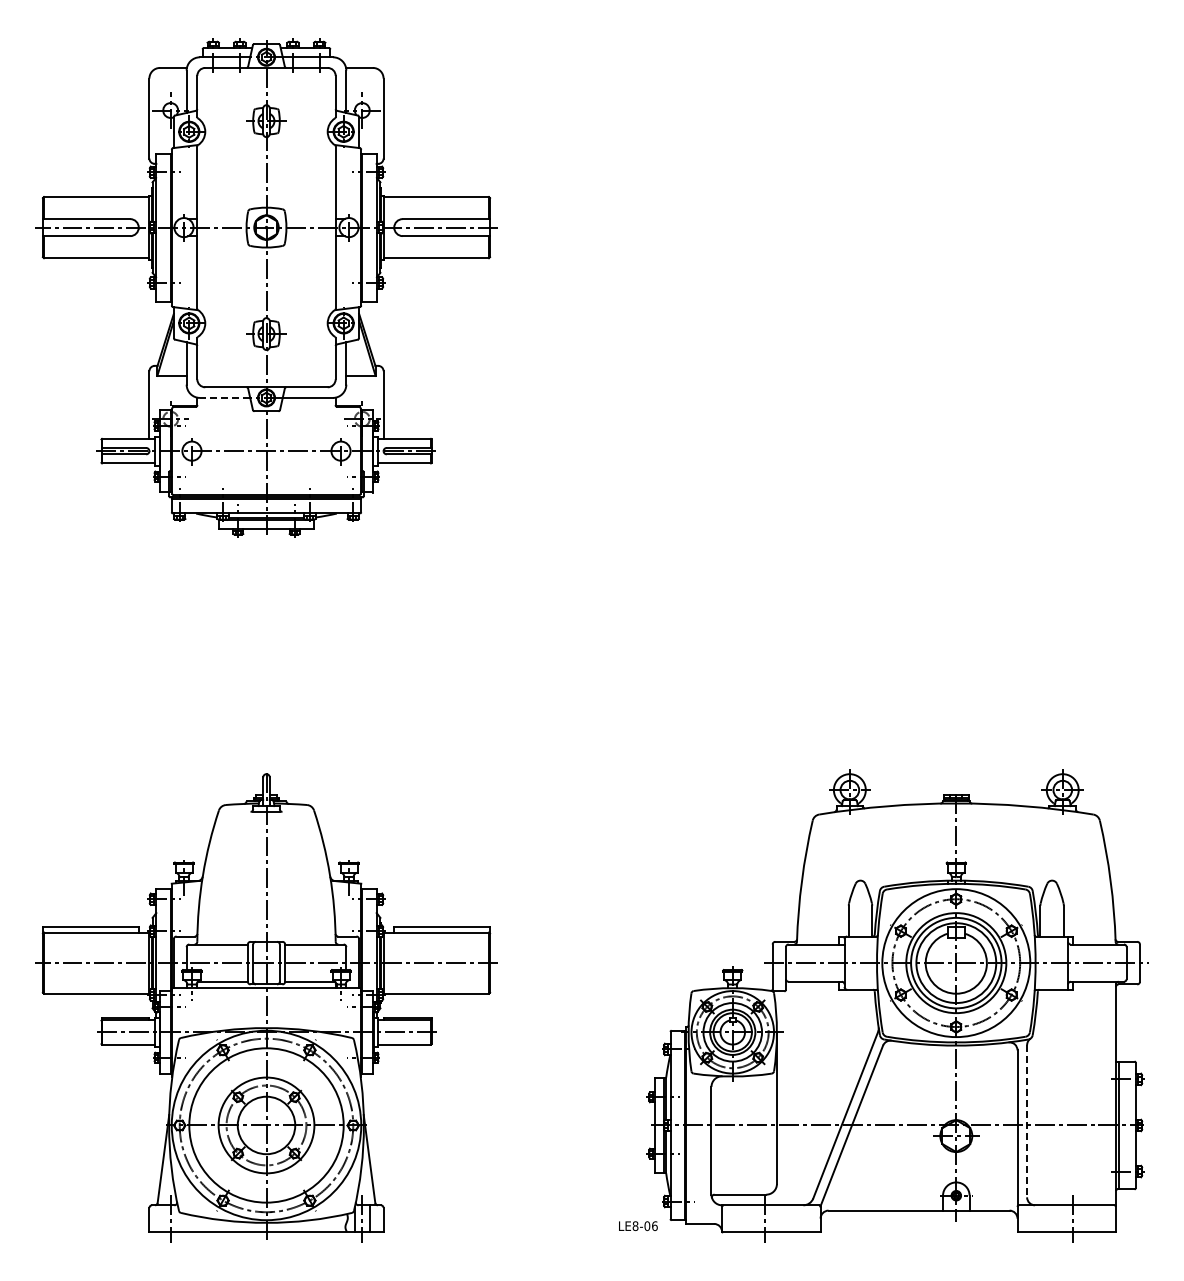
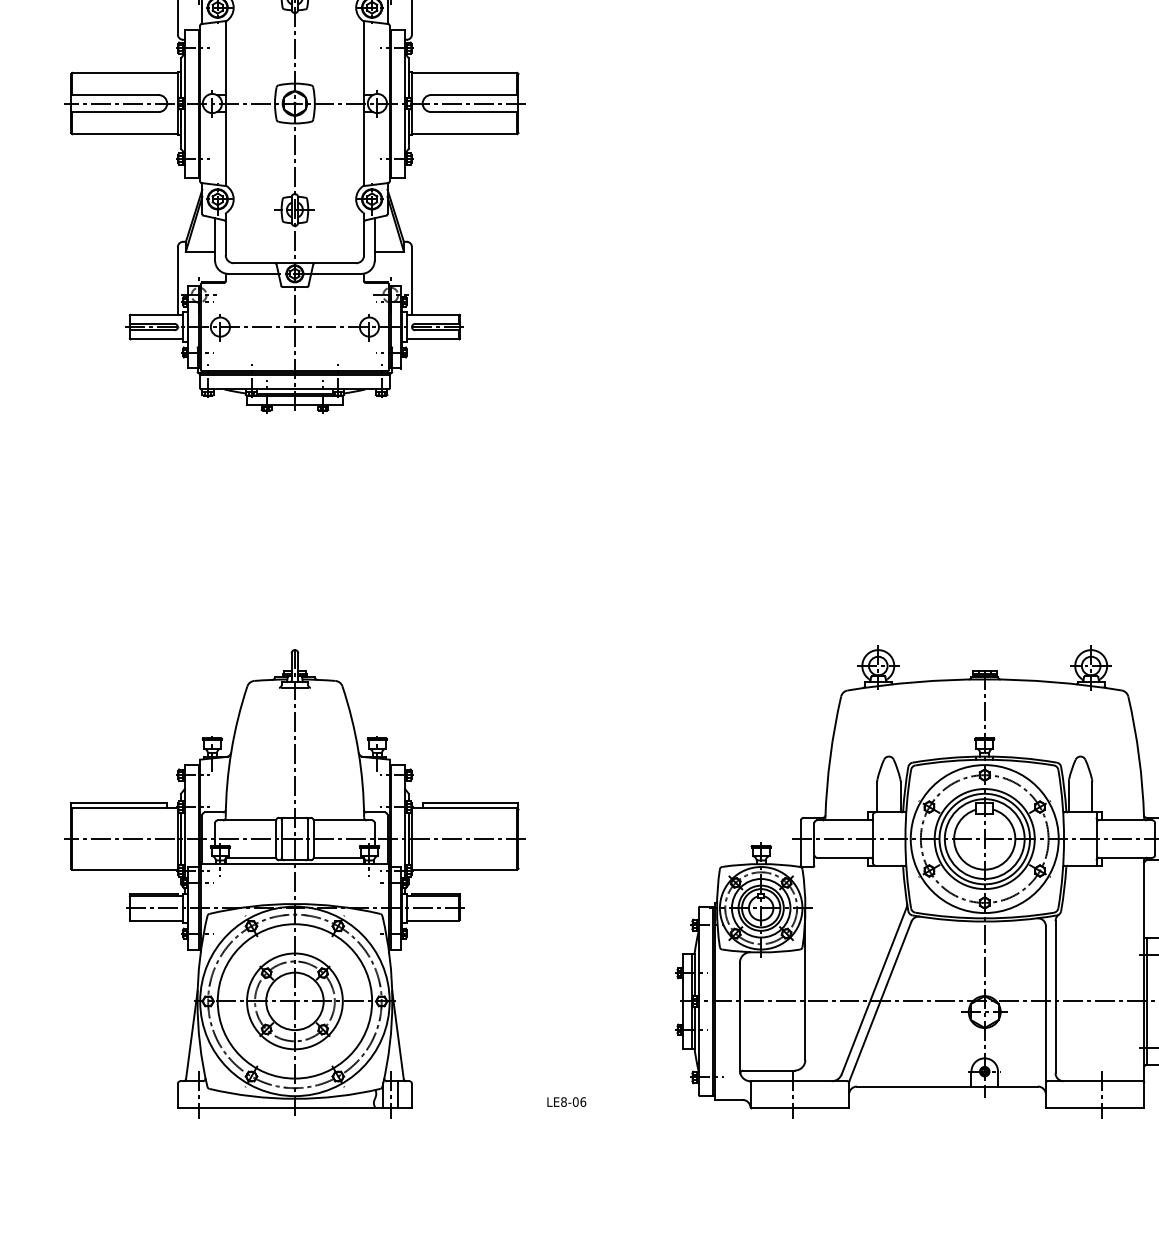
line: (224, 397) -> (252, 273), dashed -> solid
line: (1027, 1121) -> (1055, 997), dashed -> solid
text: (638, 1226) -> (566, 1102), moved

